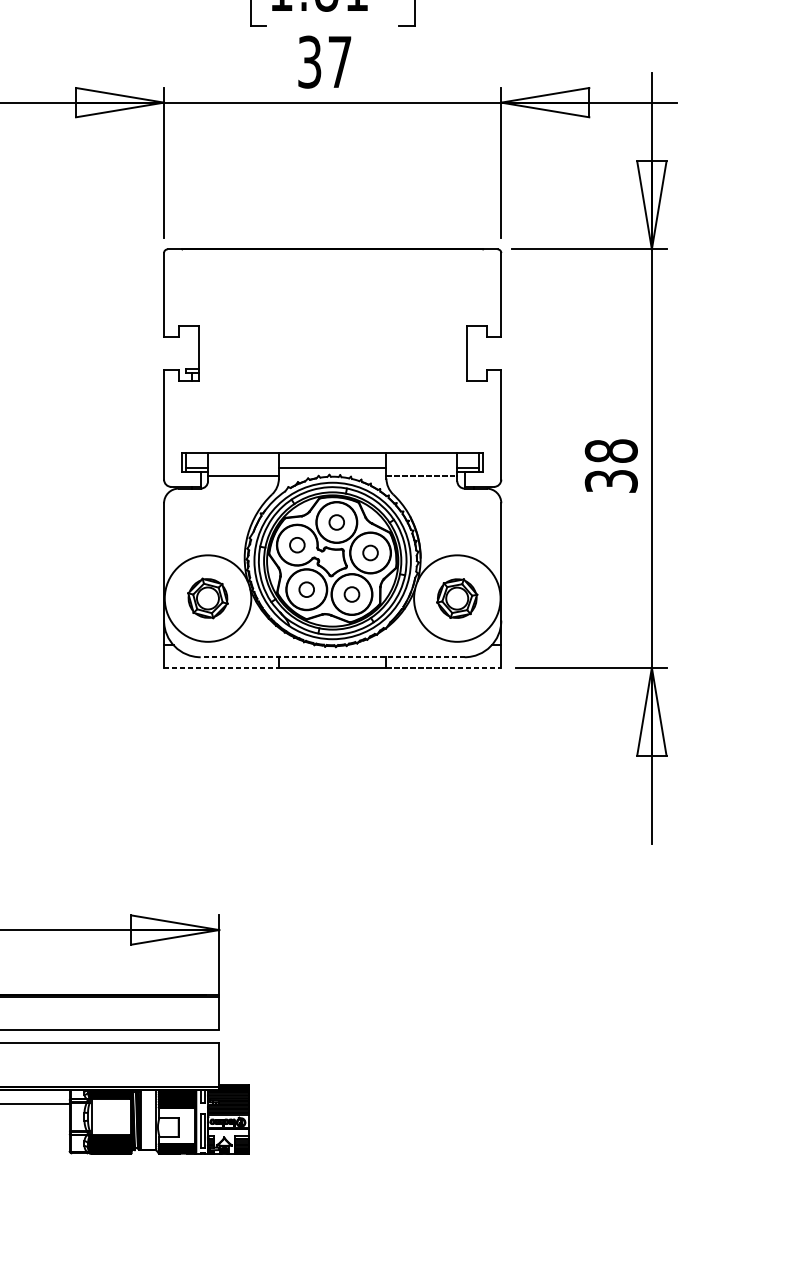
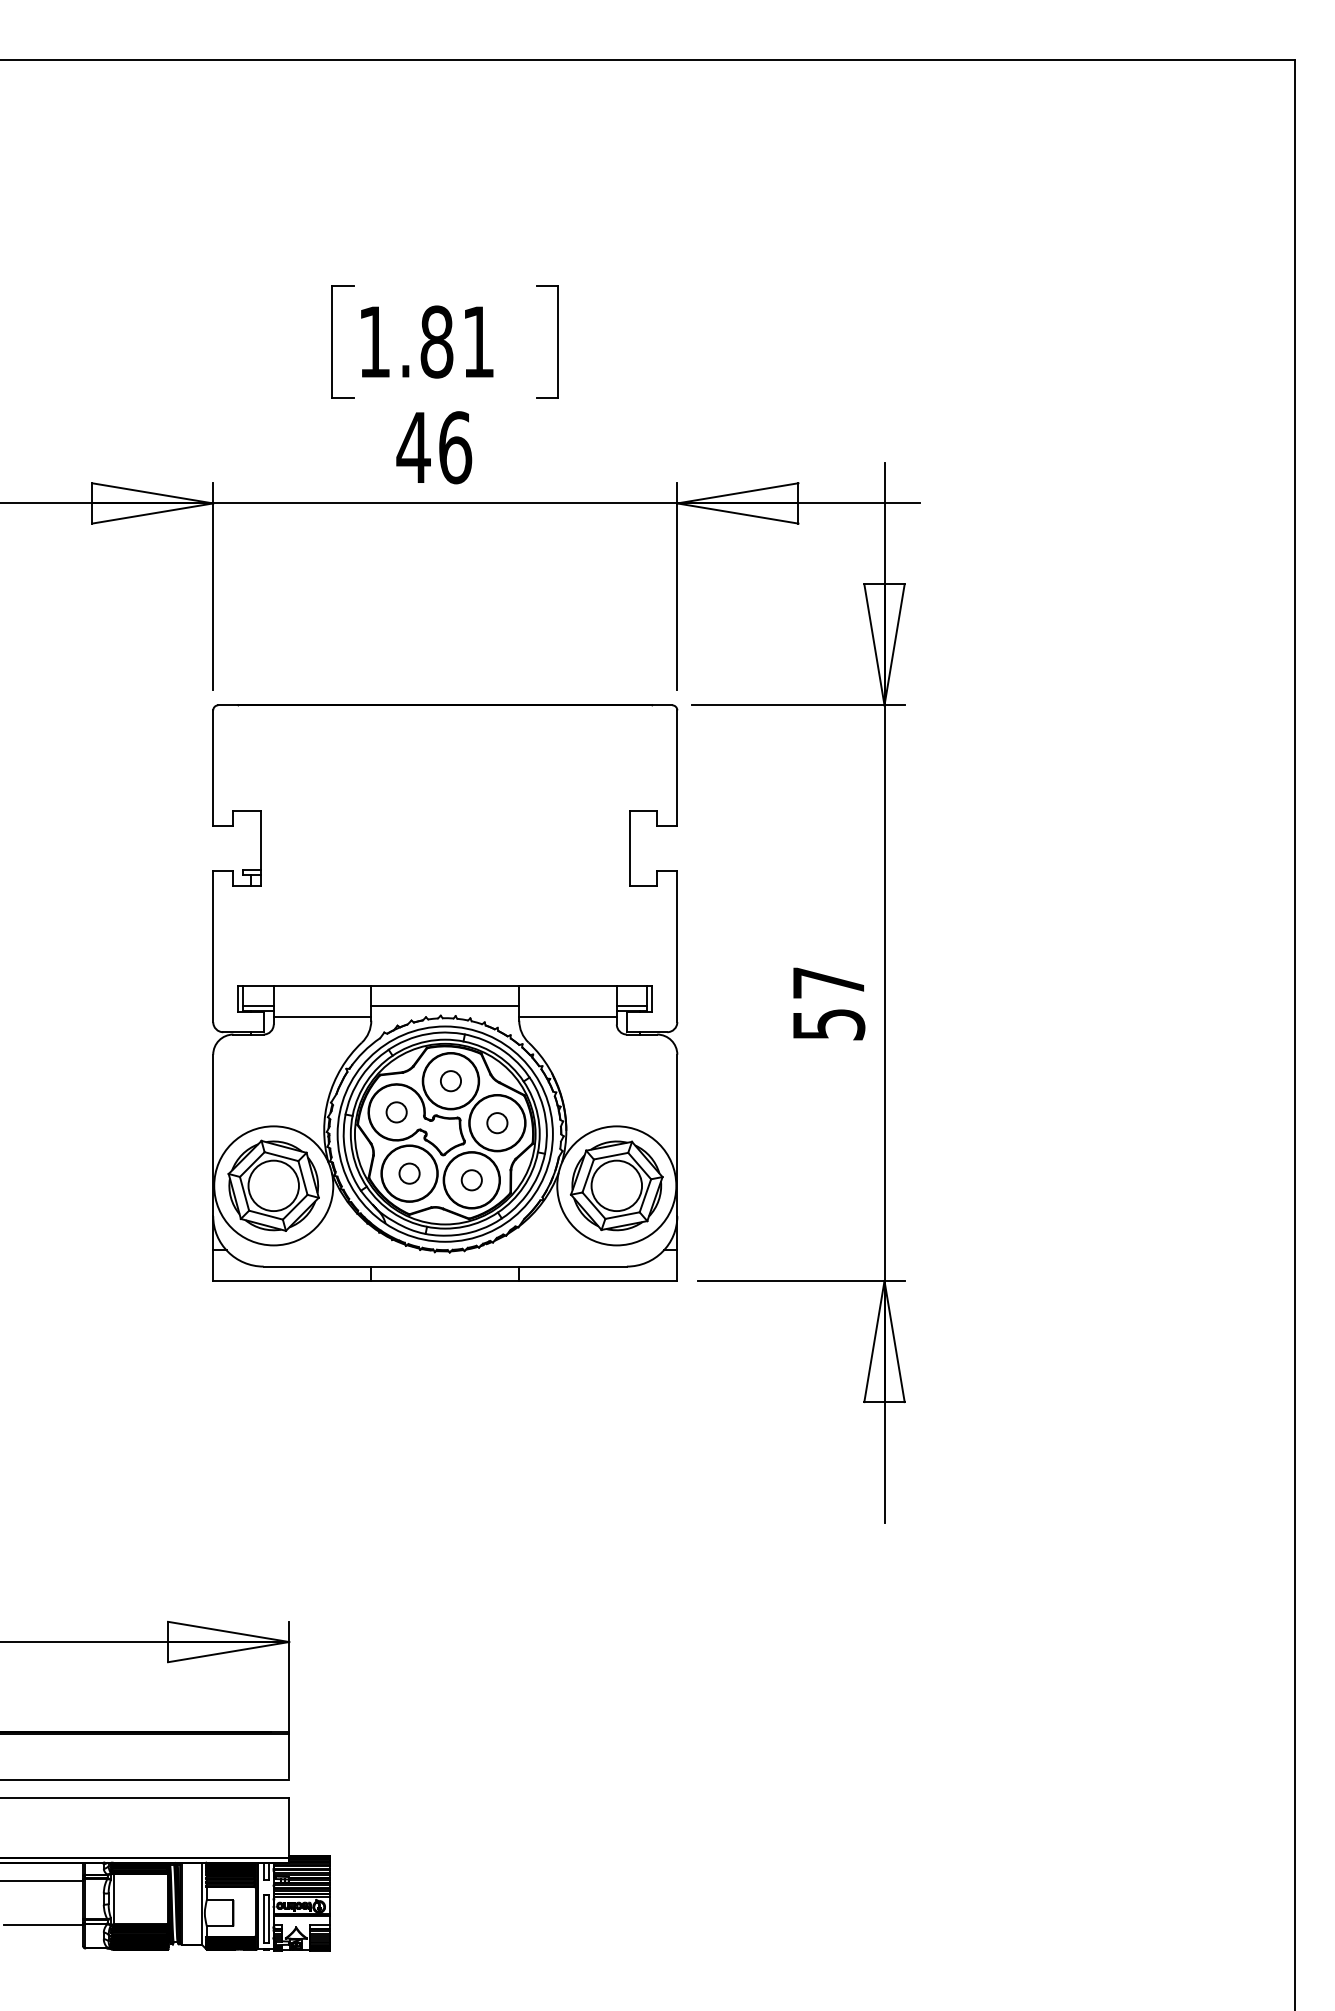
text: (324, 62) -> (434, 447), 37 -> 46
text: (611, 466) -> (828, 1003), 38 -> 57
line: (422, 475) -> (568, 1016), dashed -> solid
part: (207, 598) -> (273, 1185), size x1.67
part: (457, 598) -> (616, 1185), size x1.67
line: (332, 657) -> (445, 1266), dashed -> solid
line: (221, 668) -> (292, 1281), dashed -> solid
line: (444, 668) -> (598, 1281), dashed -> solid
line: (40, 1136) -> (43, 1925), added

